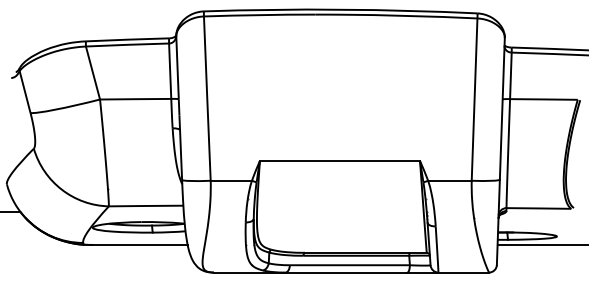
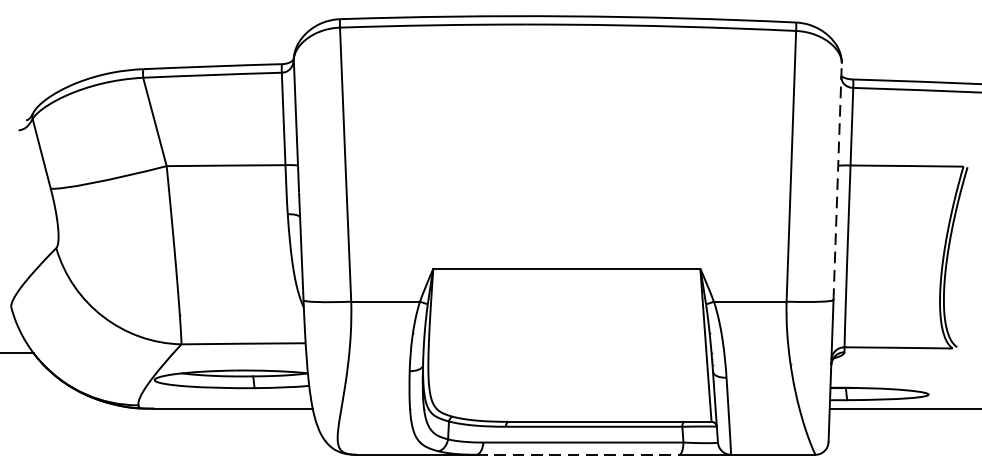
line: (502, 108) -> (837, 181), solid -> dashed
line: (346, 272) -> (577, 454), solid -> dashed

